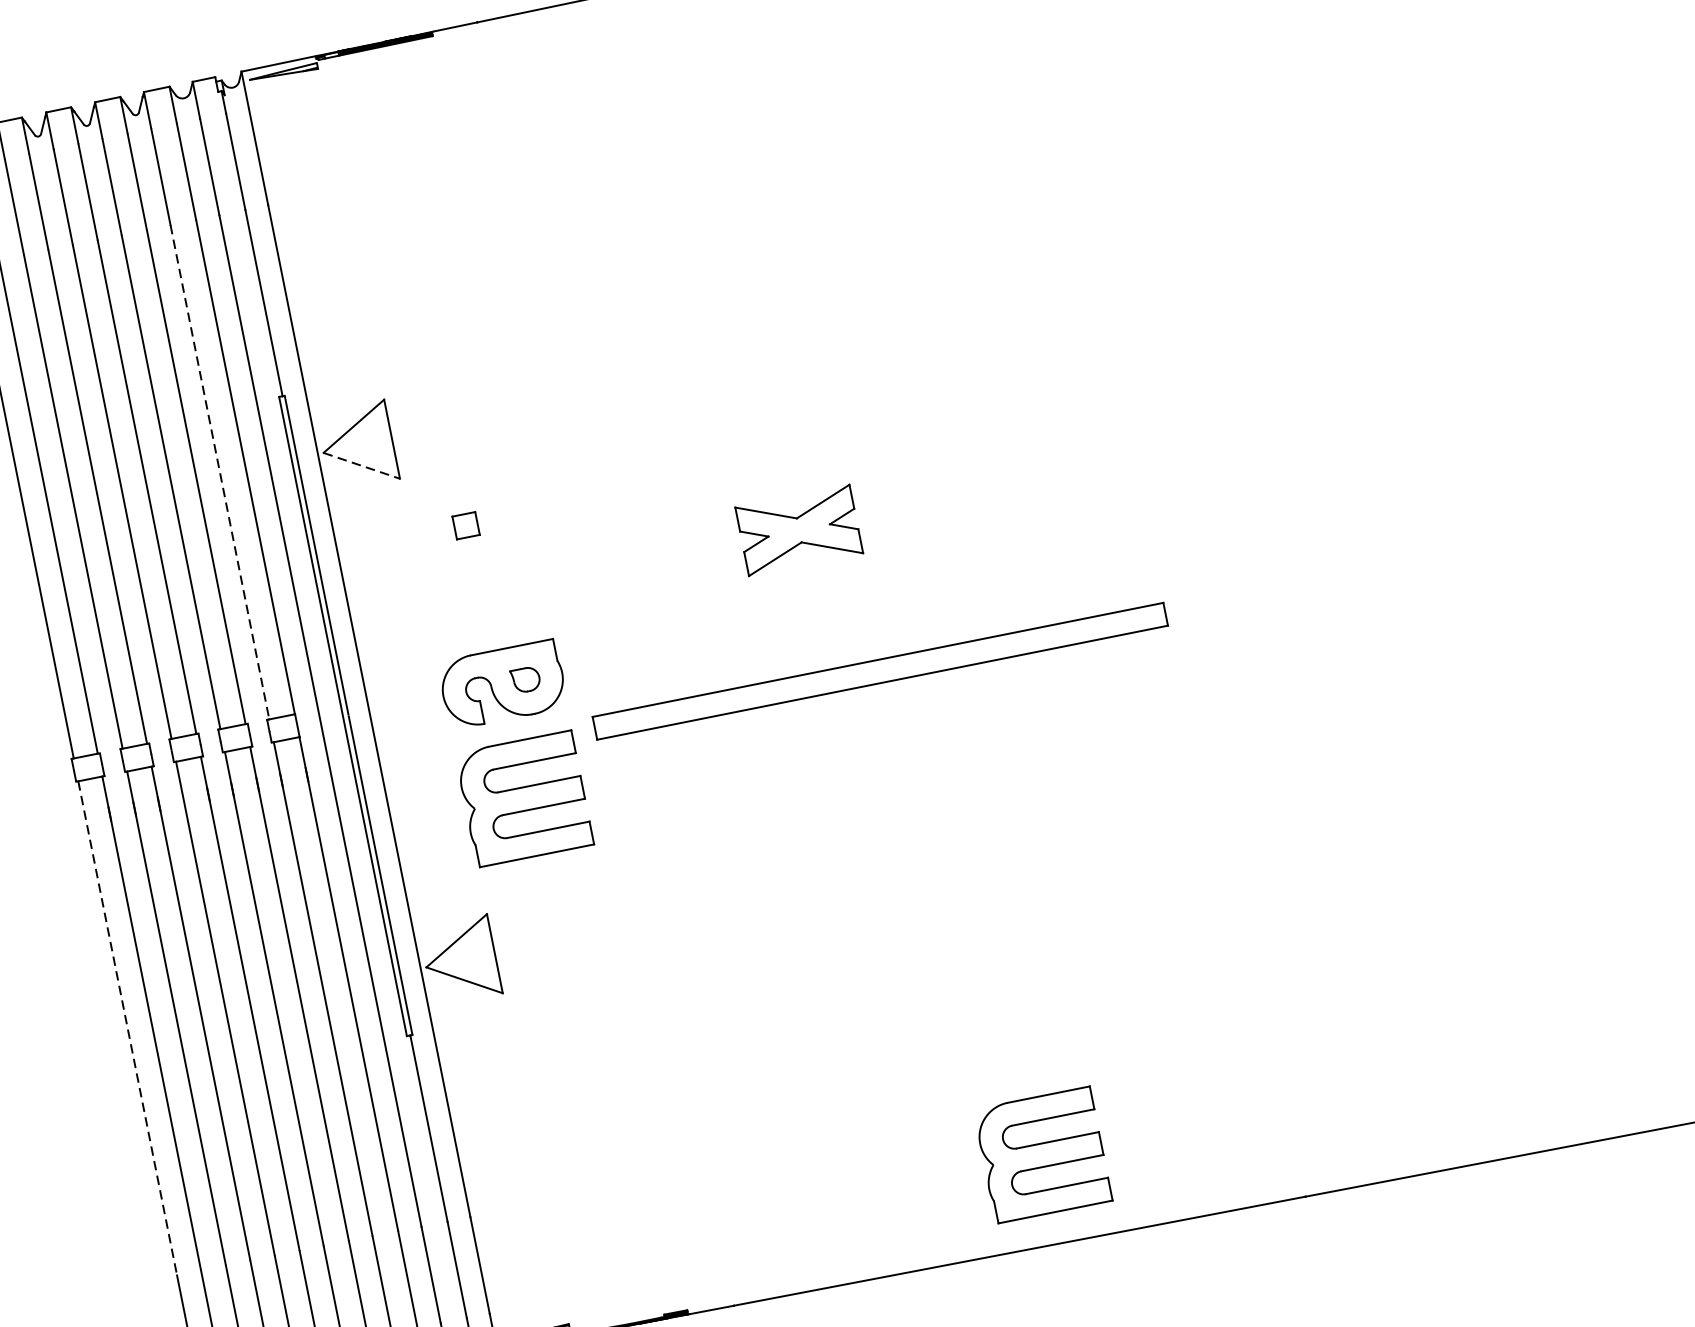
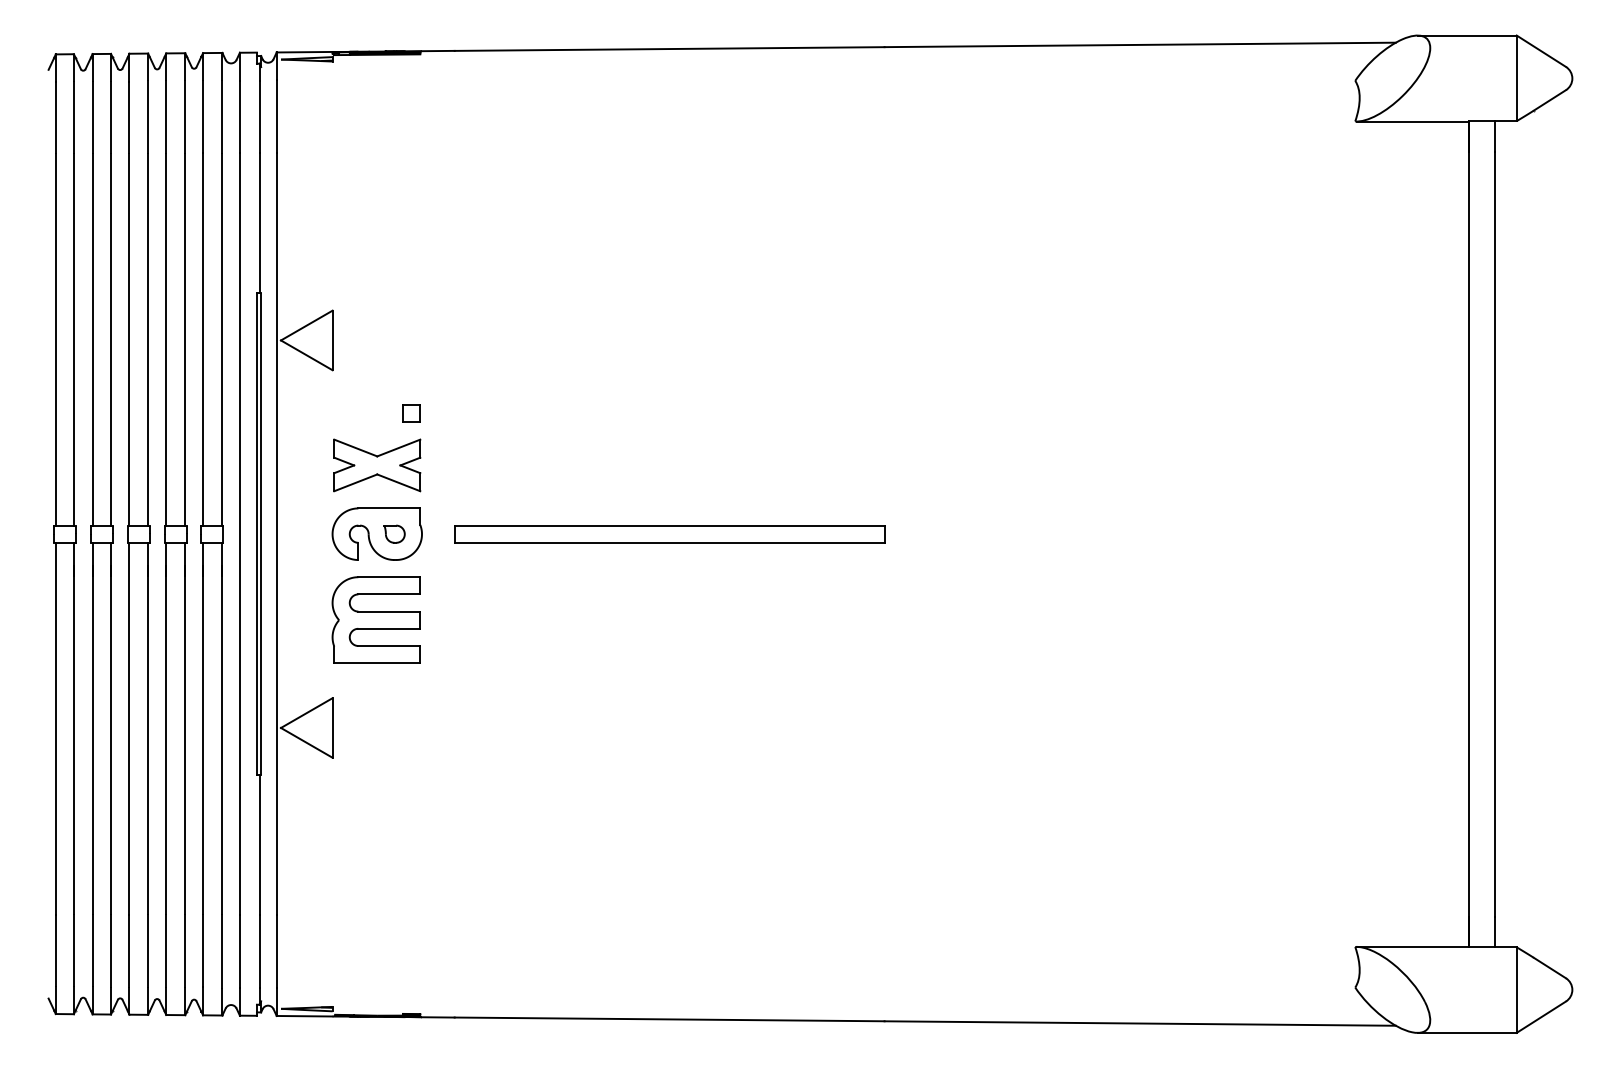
line: (361, 466) -> (306, 355), dashed -> solid
line: (220, 472) -> (203, 339), dashed -> solid
part: (465, 525) -> (411, 413), moved
part: (799, 530) -> (377, 465), moved
part: (880, 671) -> (669, 534), moved
line: (127, 1029) -> (55, 729), dashed -> solid
part: (1041, 1154) -> (699, 952), removed

